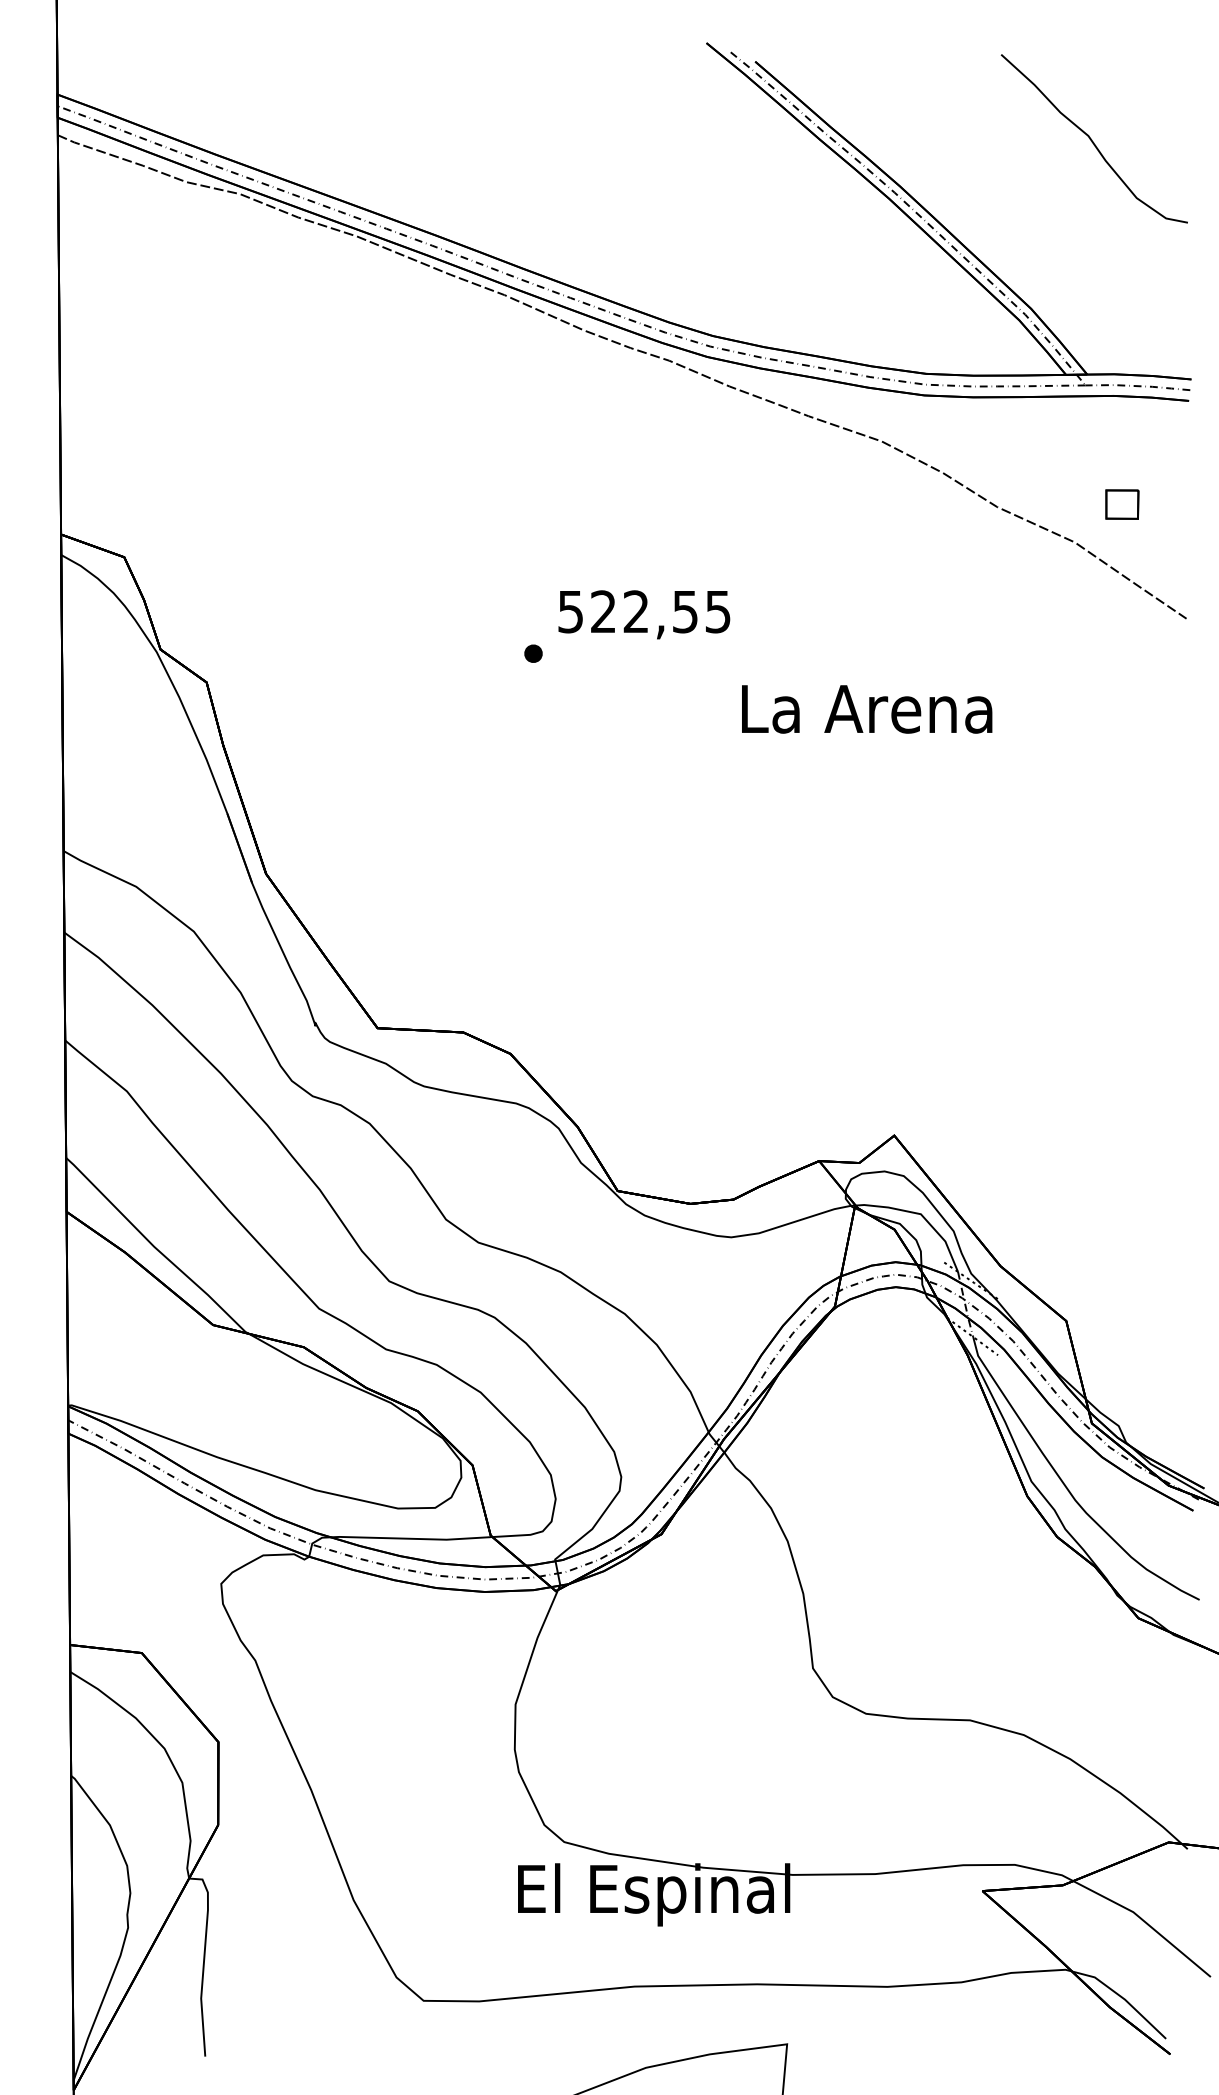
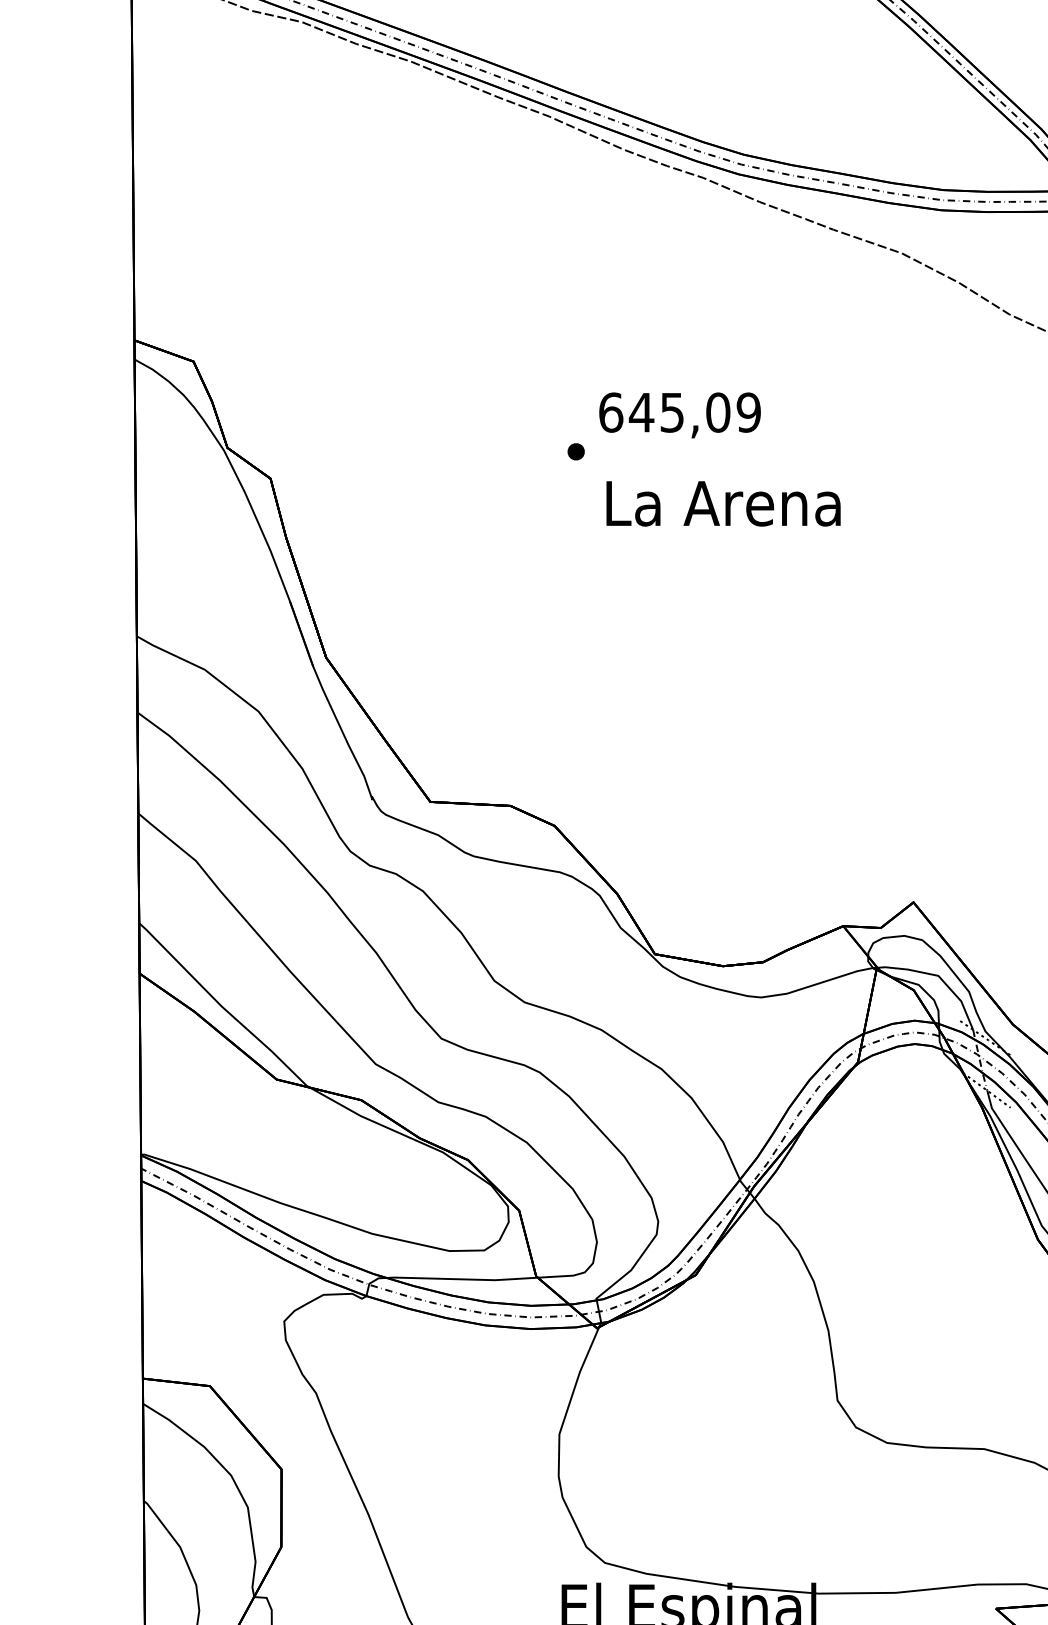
text: (644, 611) -> (679, 412), 522,55 -> 645,09
text: (867, 709) -> (723, 503), moved

